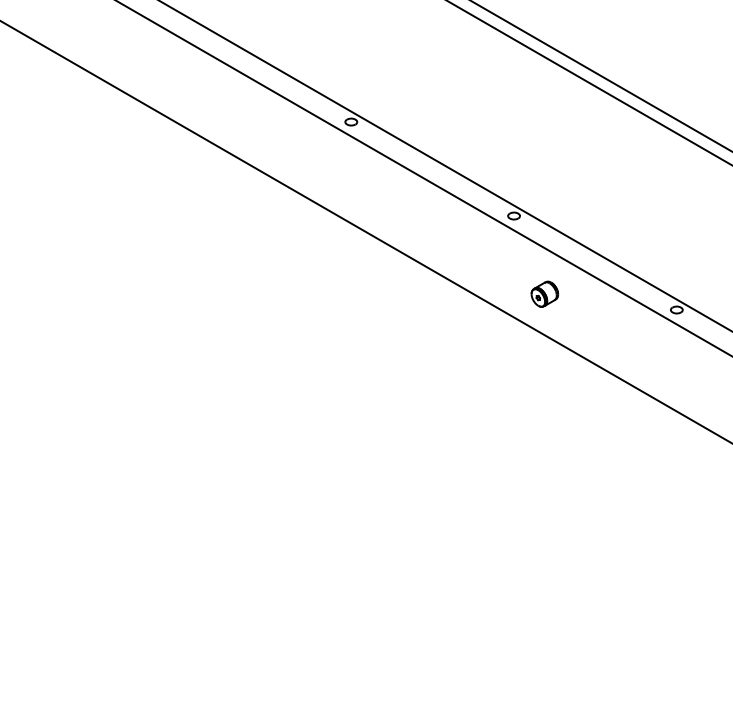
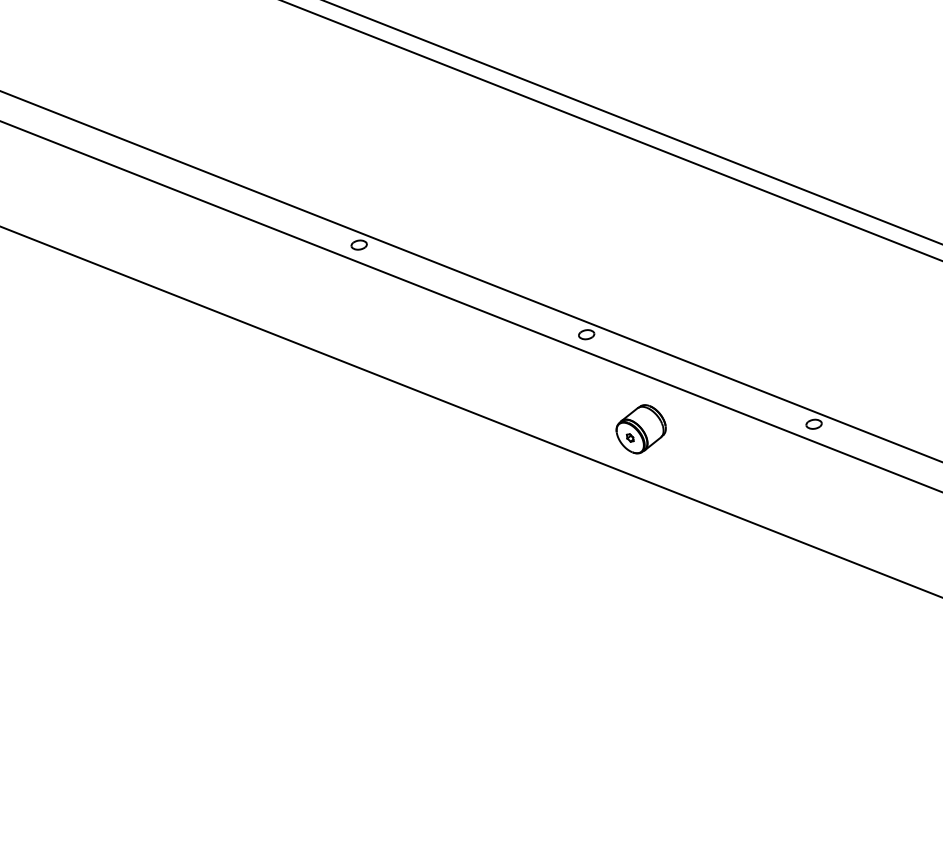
part: (544, 294) -> (640, 429), size x1.43

